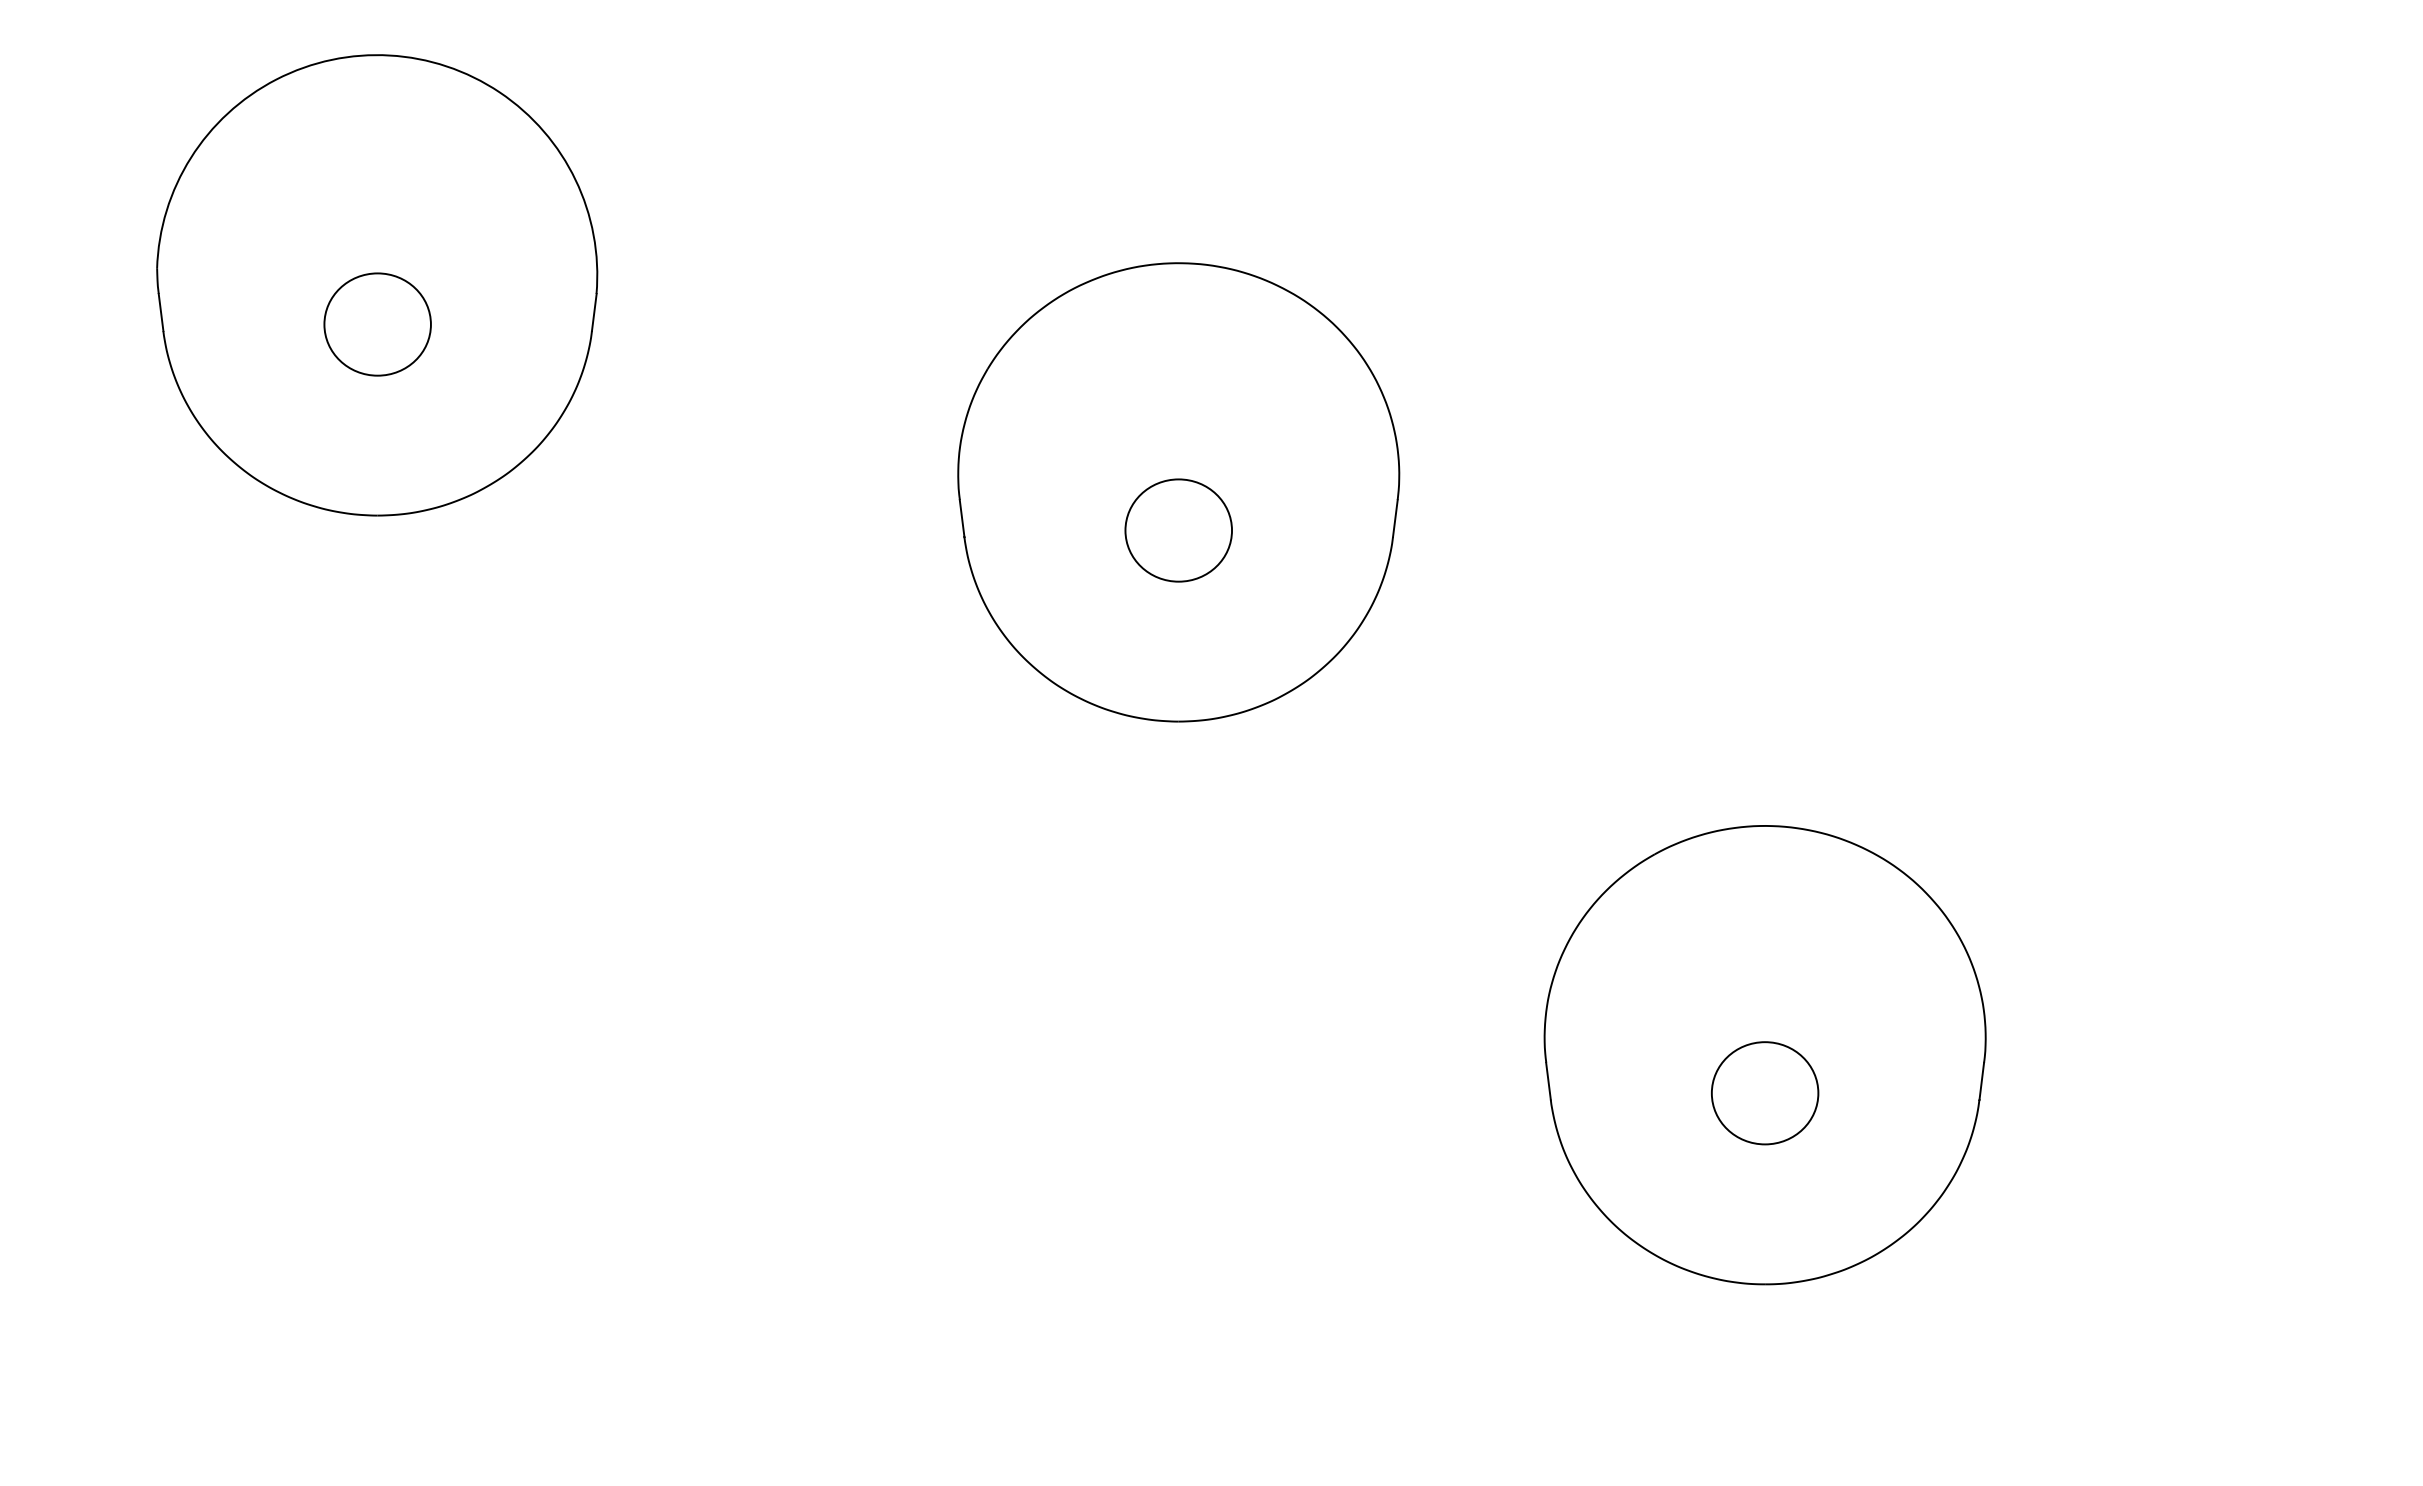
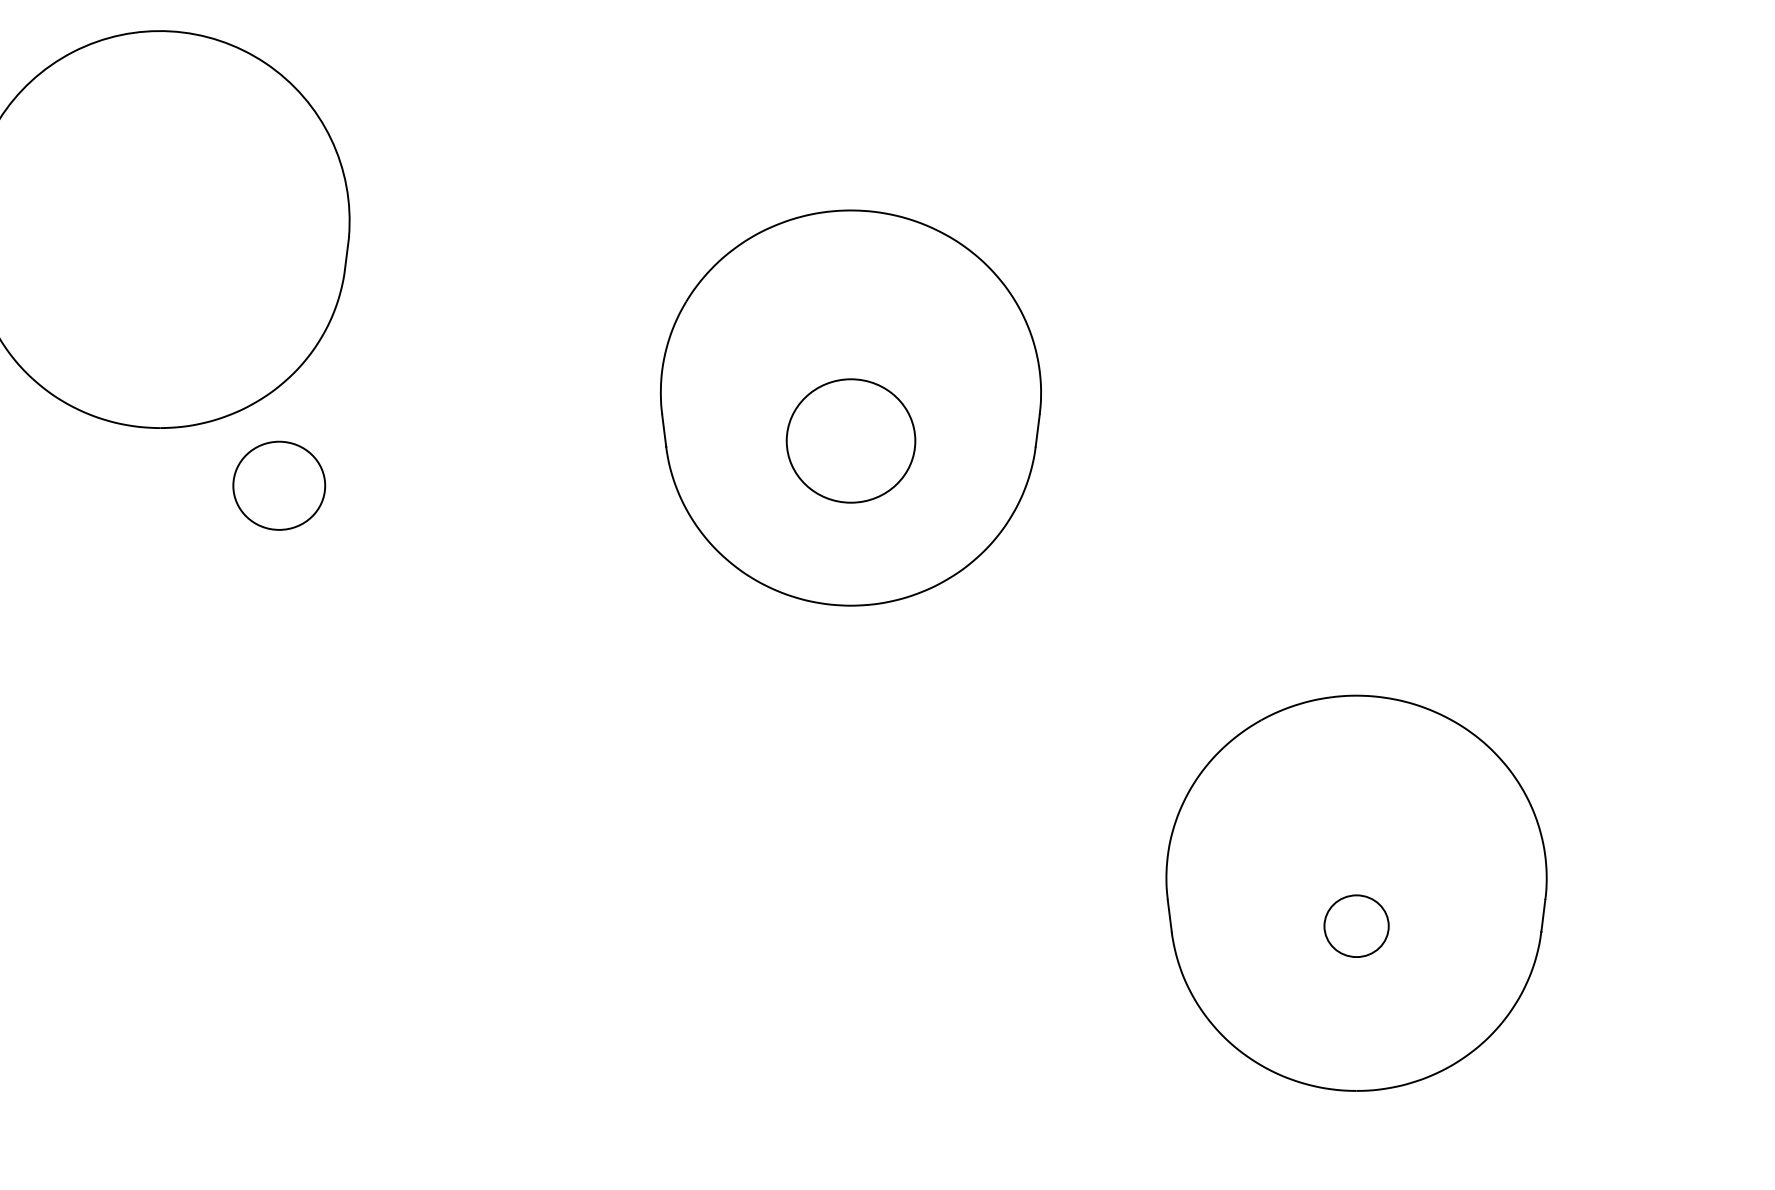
part: (377, 324) -> (279, 485), moved
part: (1178, 530) -> (850, 440), size x1.4
part: (1765, 1093) -> (1356, 926), size x0.7

